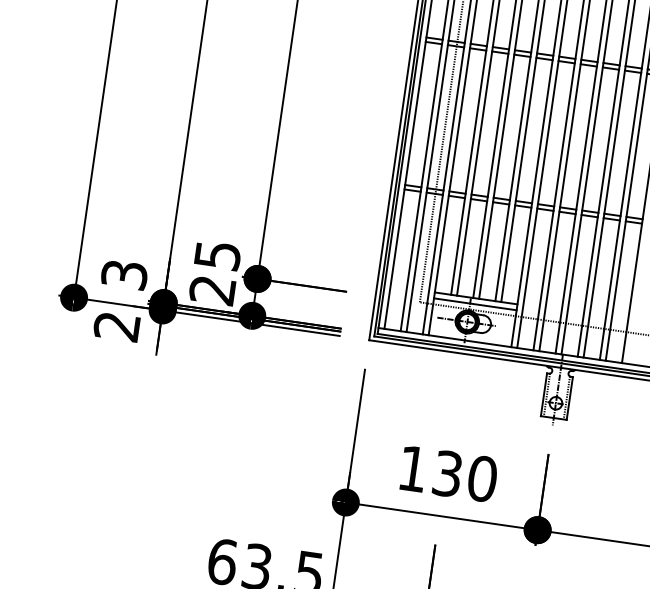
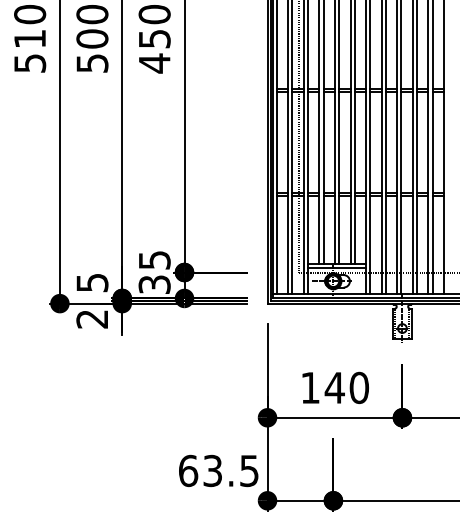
text: (123, 274) -> (91, 282), 3 -> 5
text: (212, 289) -> (154, 284), 25 -> 35
text: (447, 473) -> (334, 387), 130 -> 140

